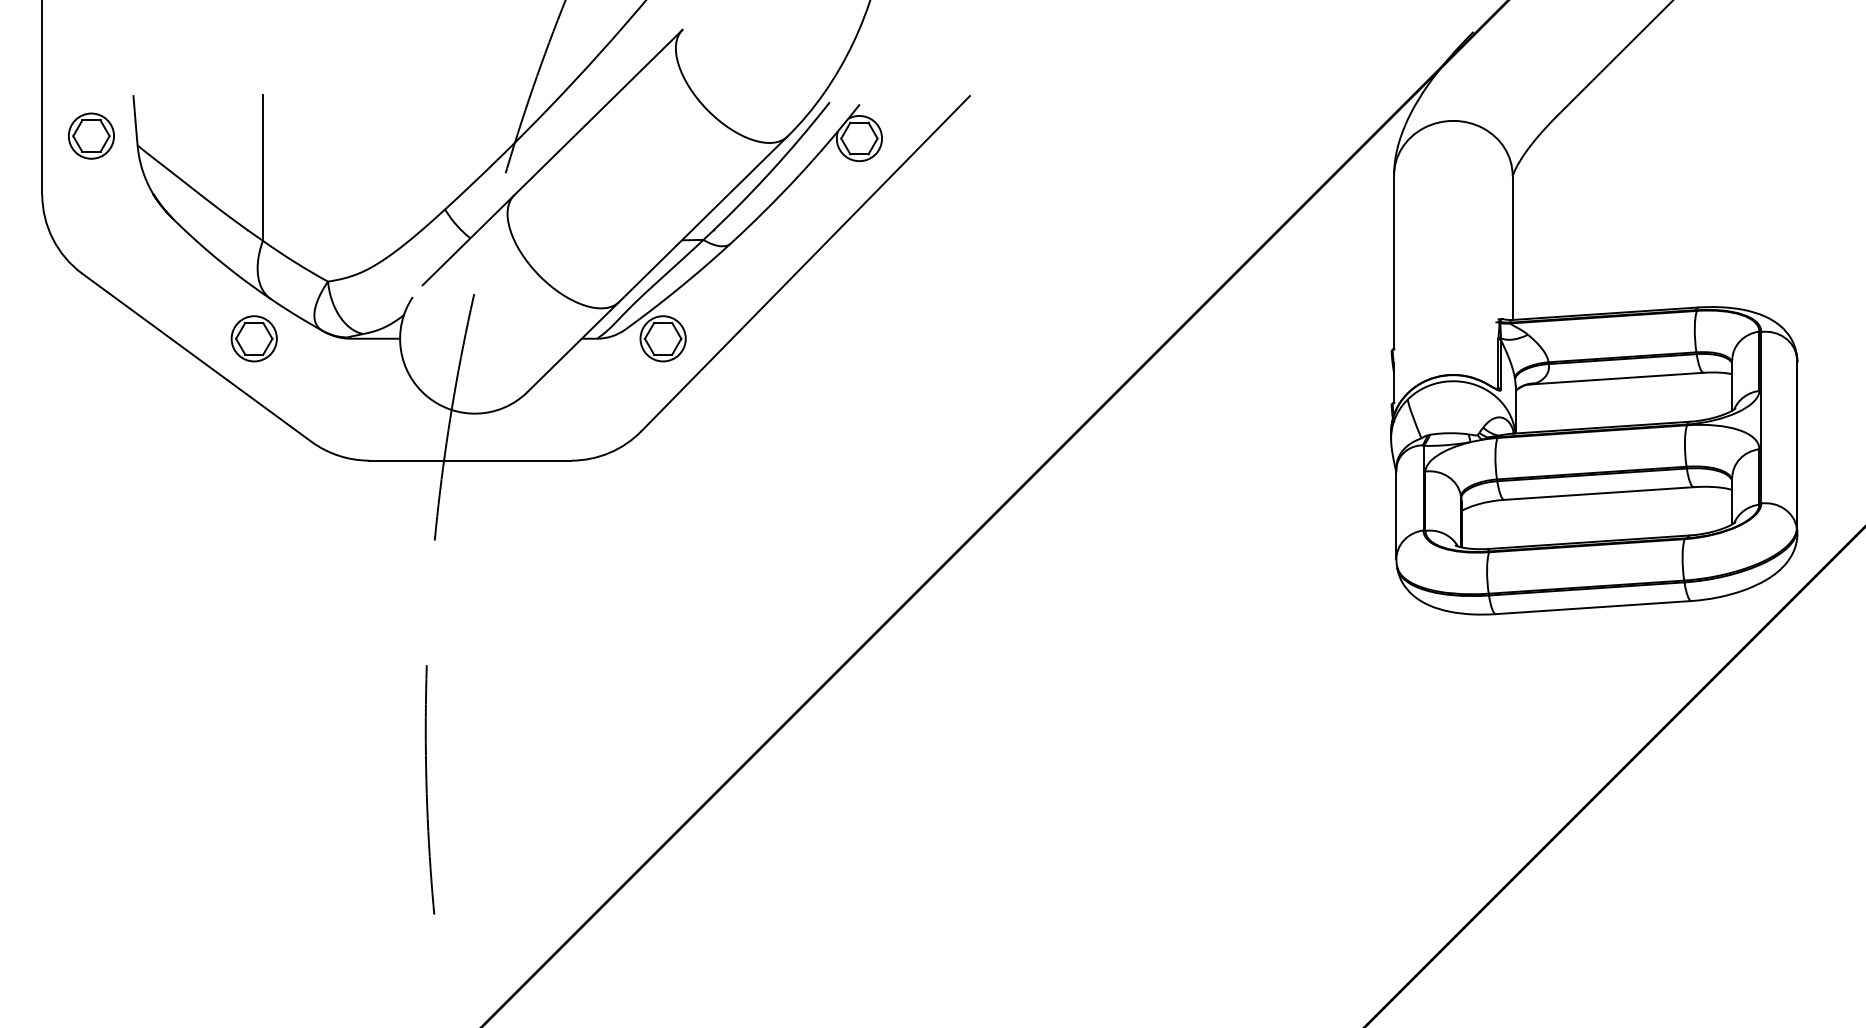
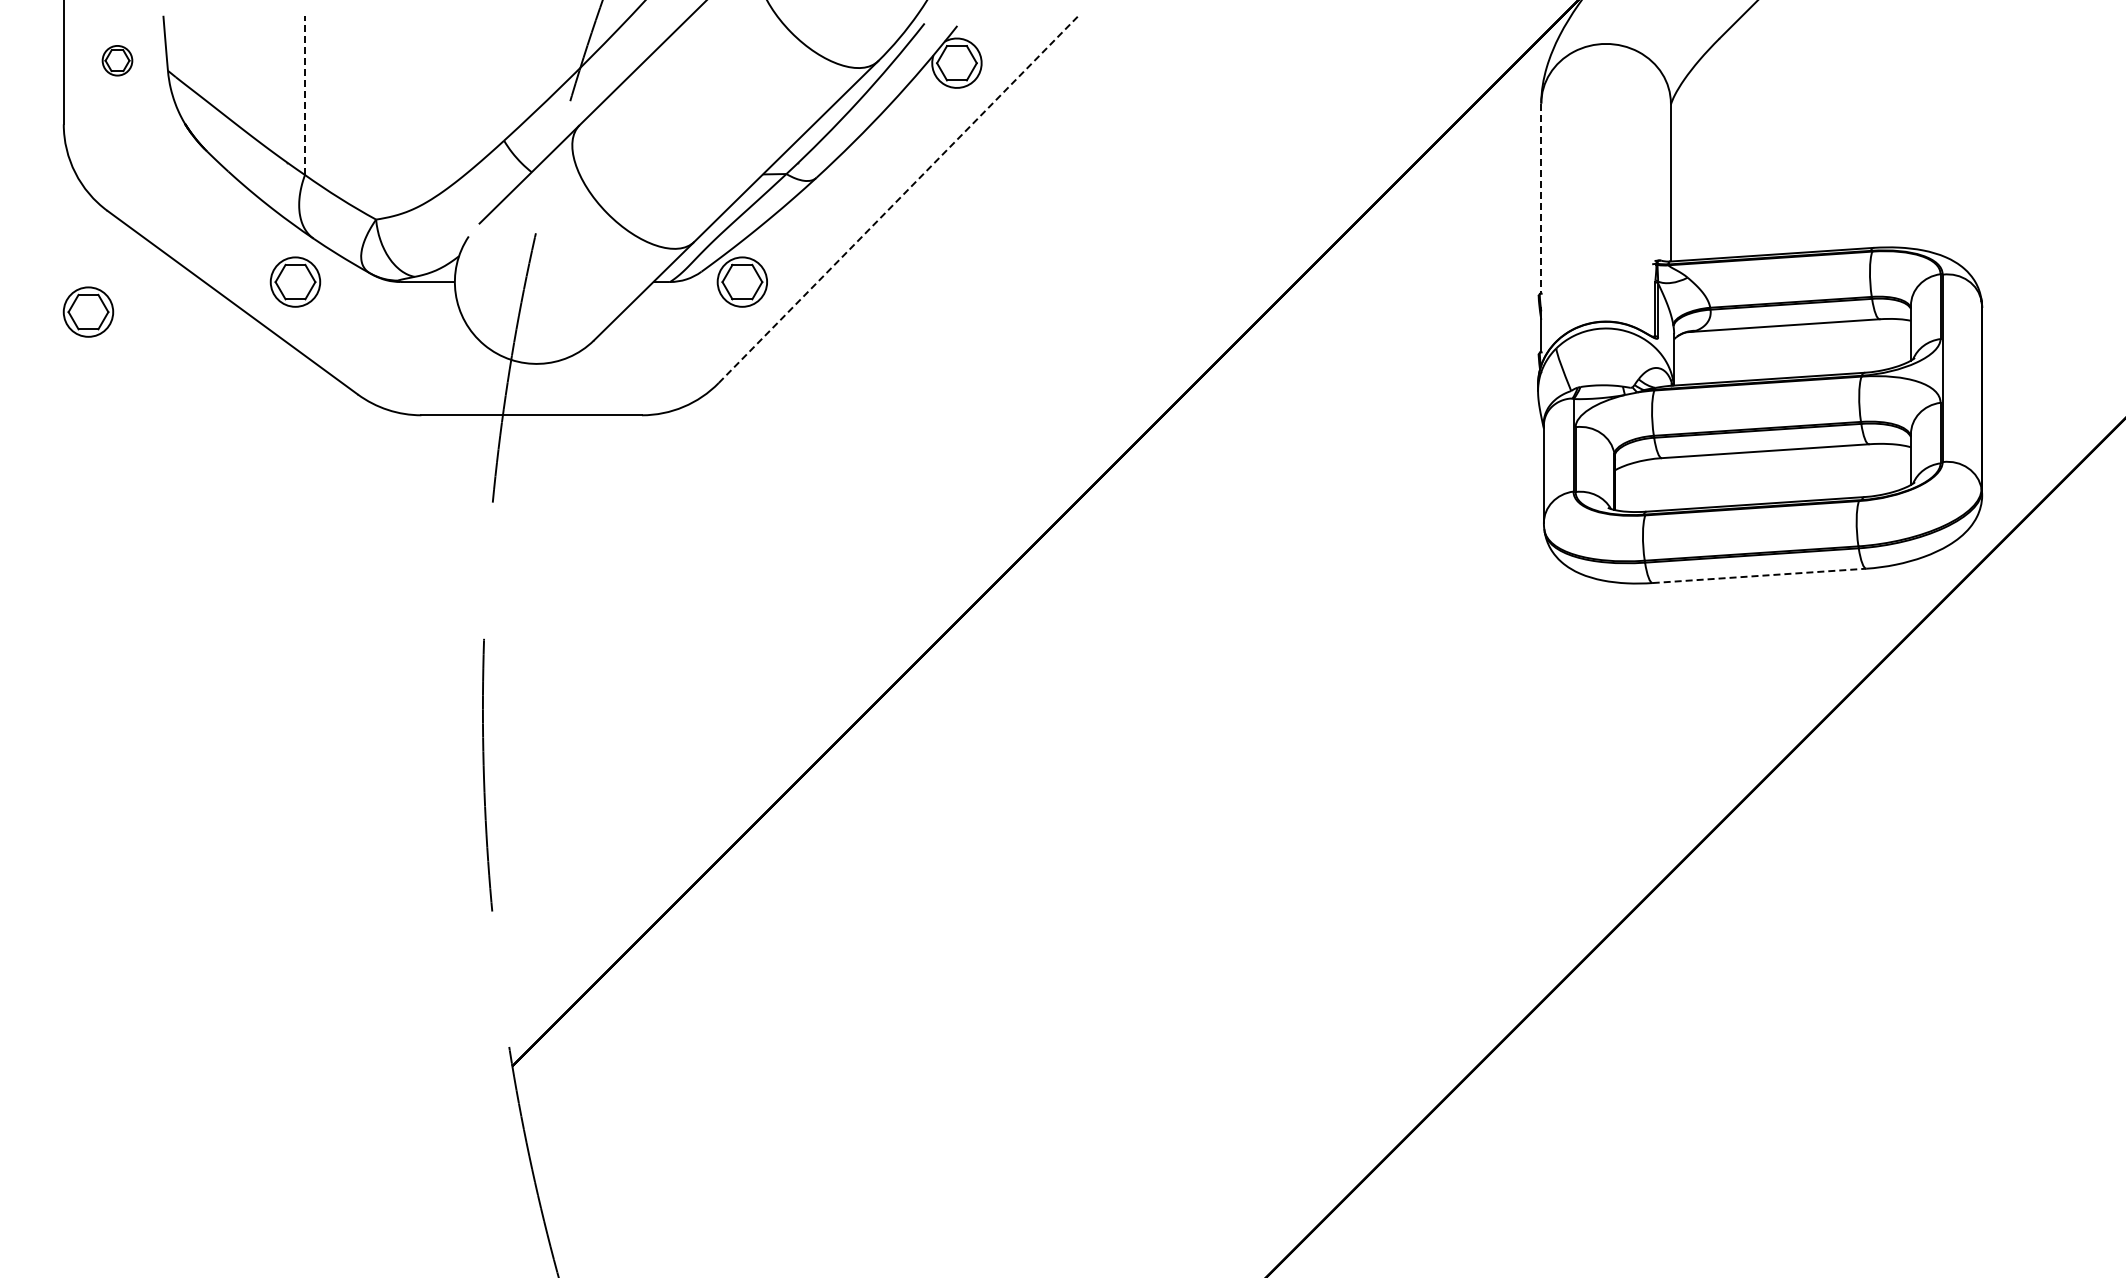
part: (91, 136) -> (117, 60), size x0.6
line: (263, 168) -> (305, 95), solid -> dashed
line: (805, 263) -> (898, 199), solid -> dashed
line: (1394, 263) -> (1541, 199), solid -> dashed
part: (64, 365) -> (88, 311), added
line: (1594, 607) -> (1760, 575), solid -> dashed

